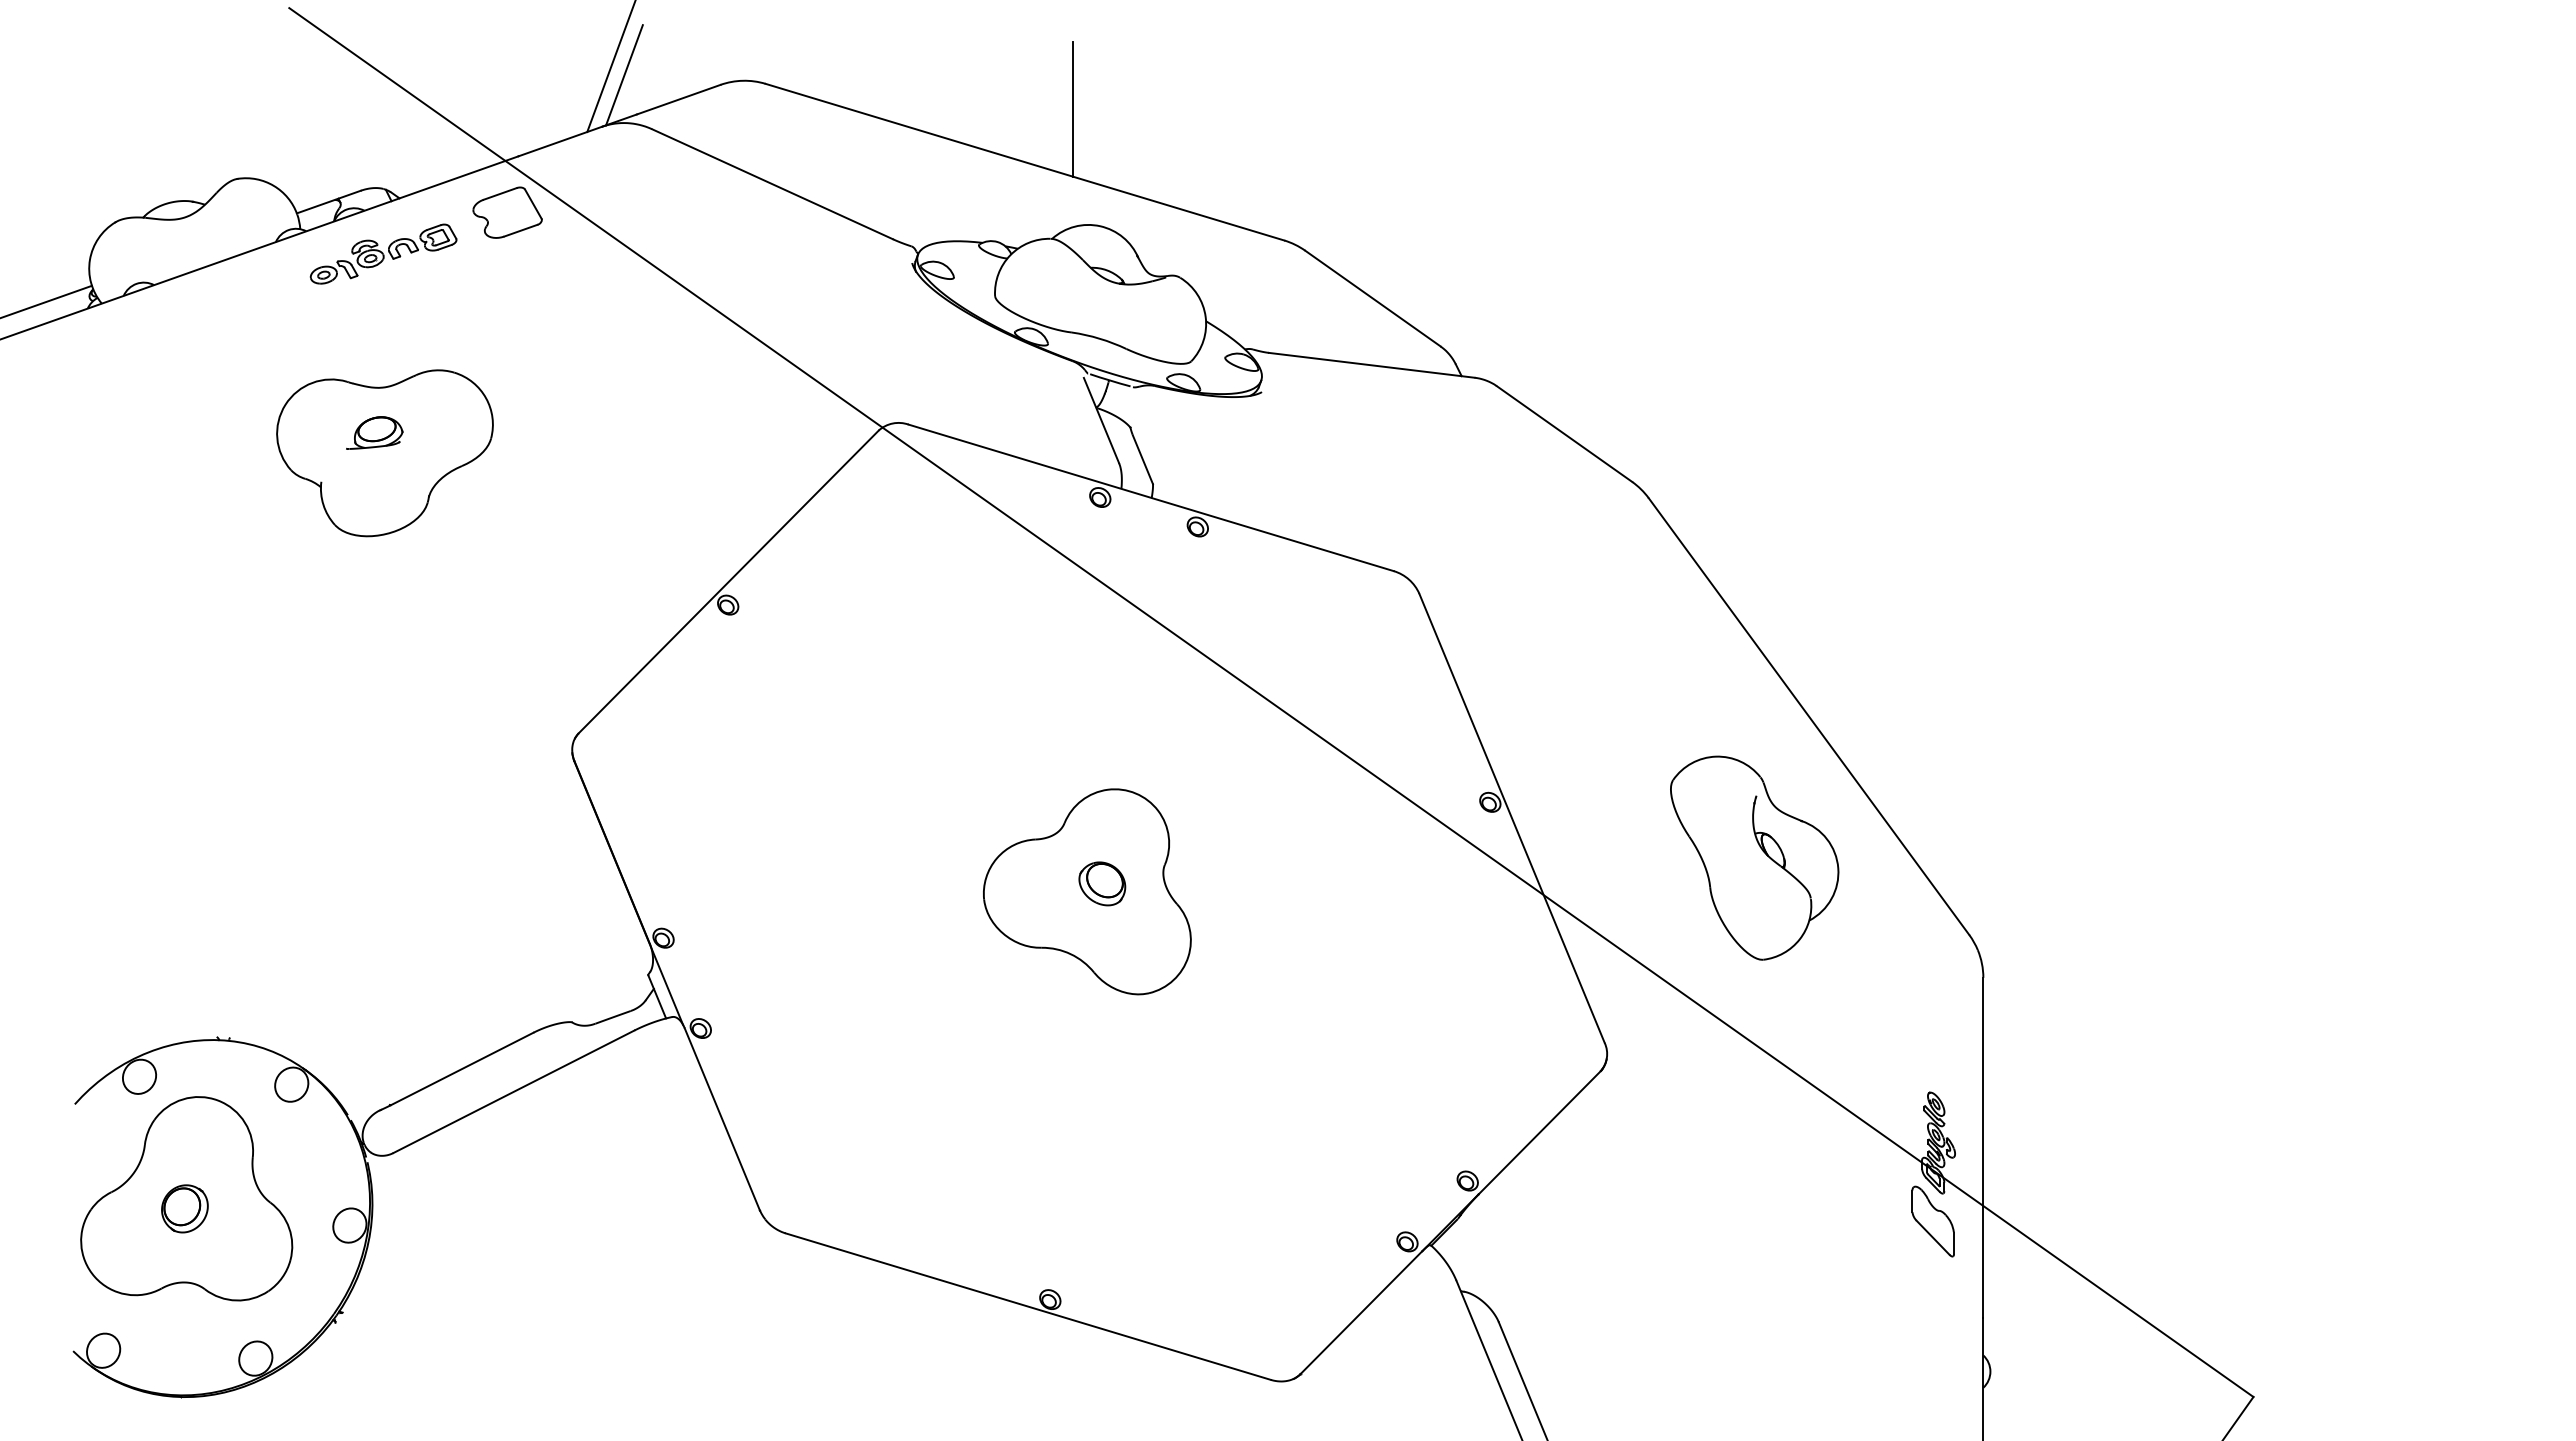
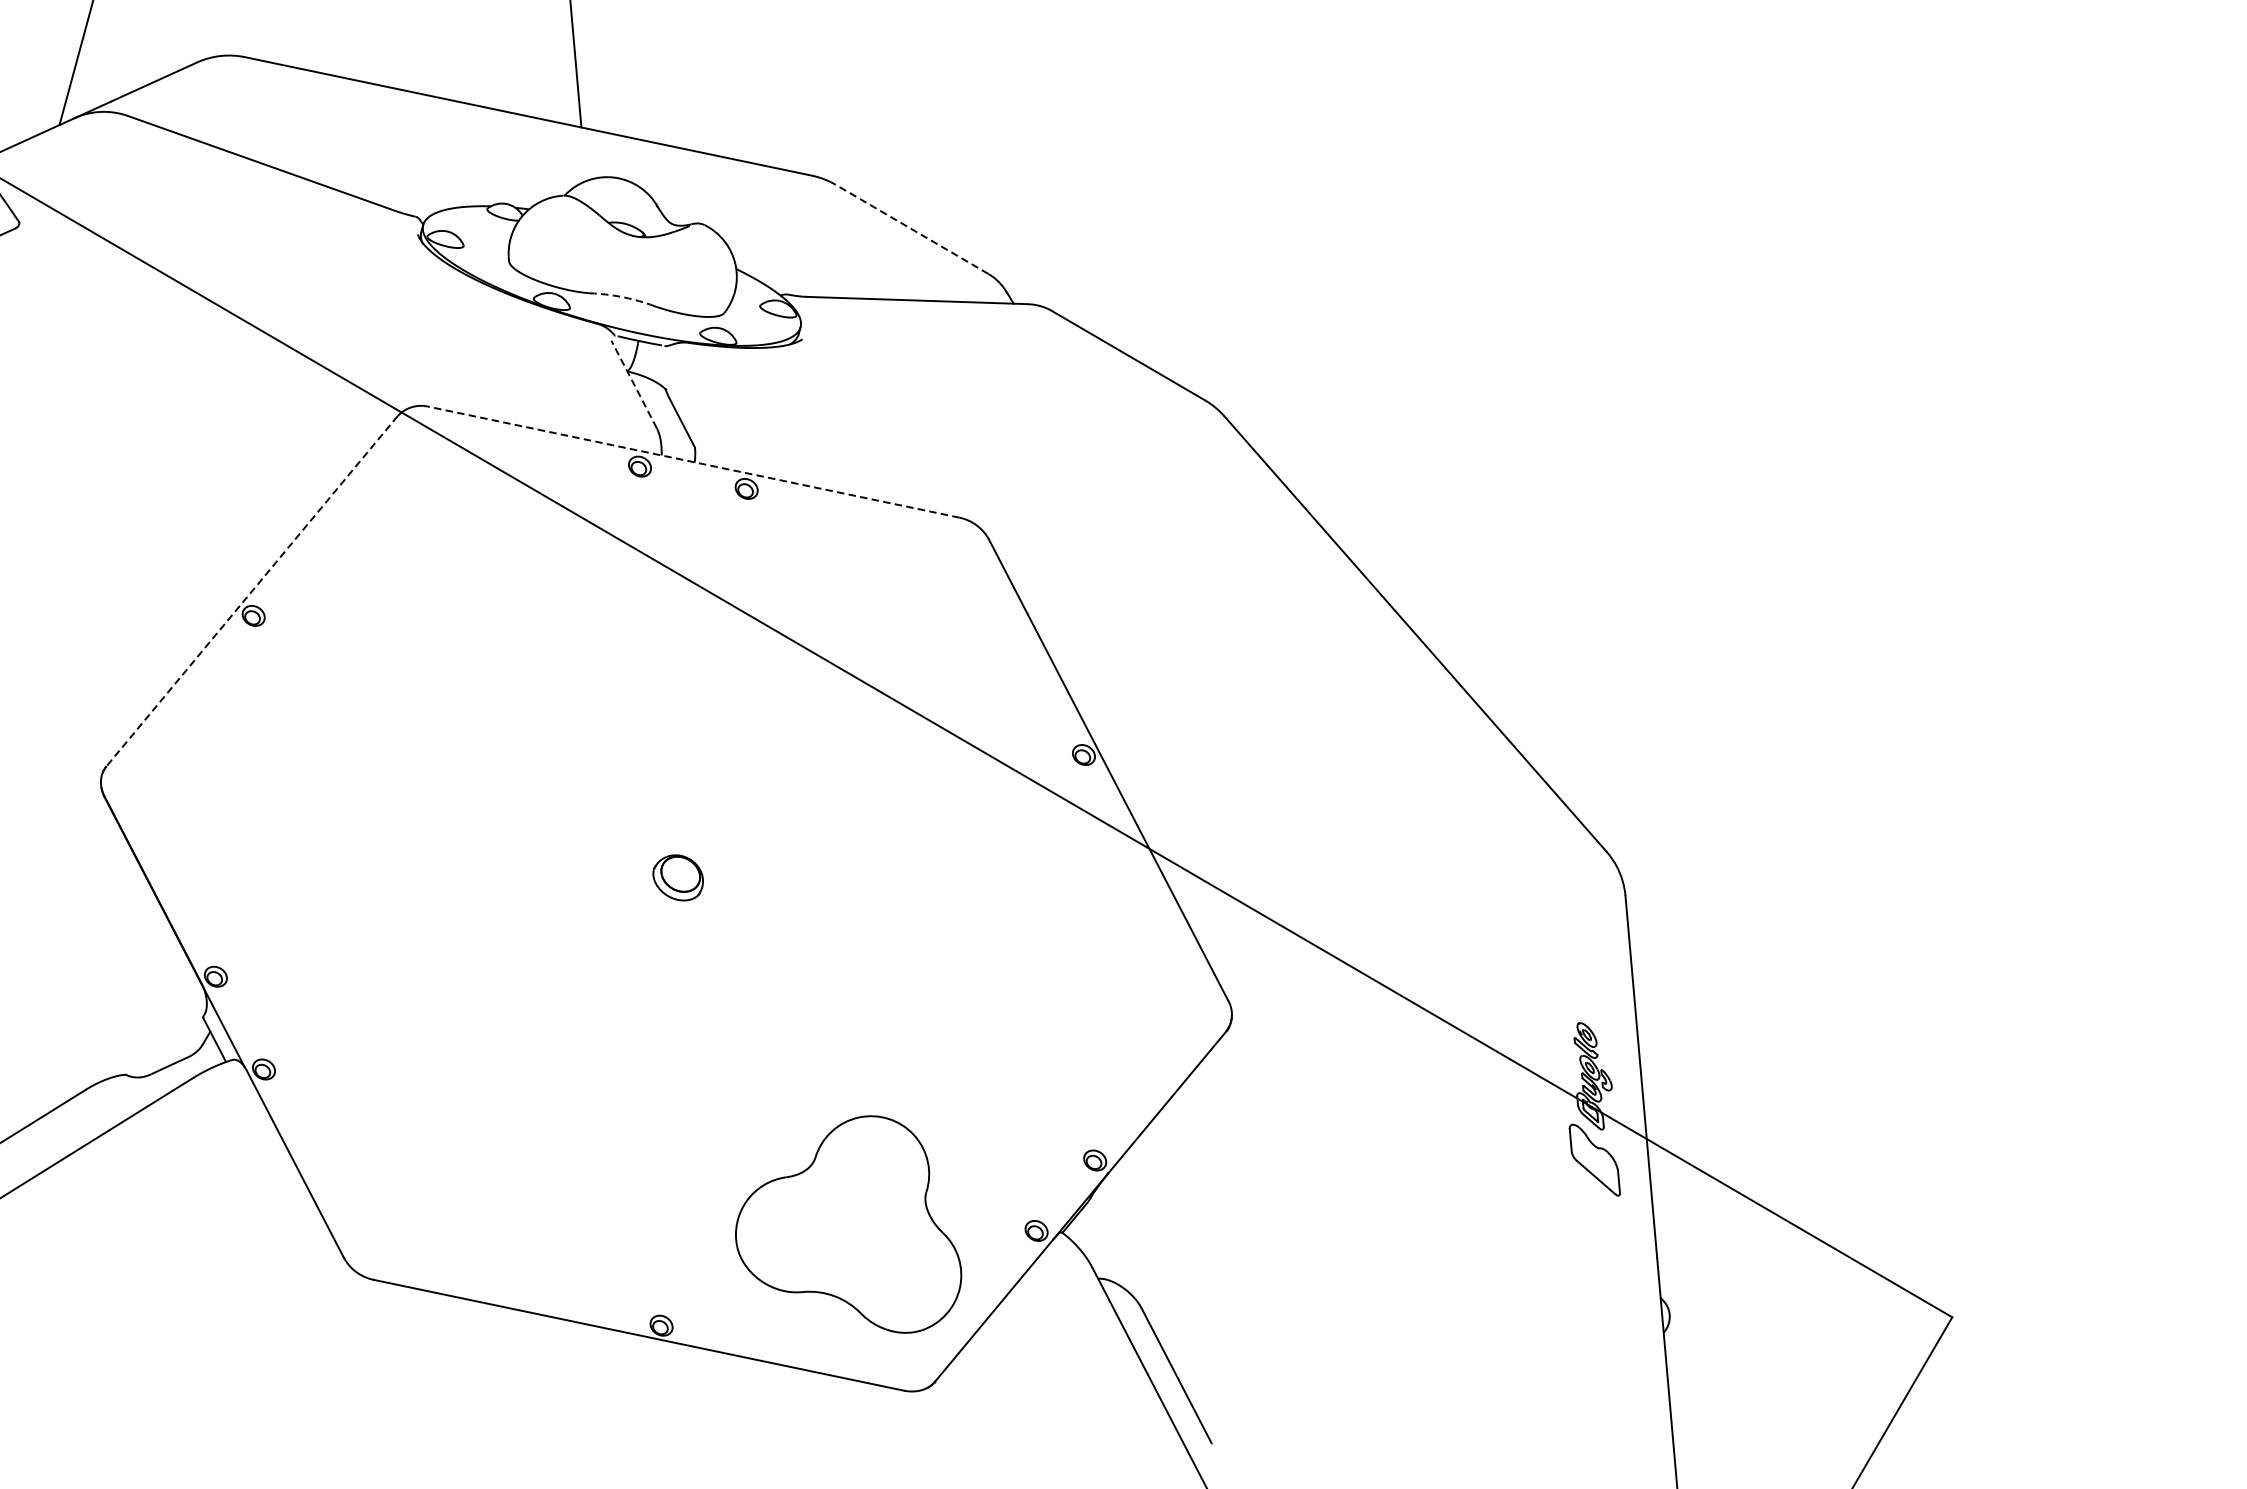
line: (624, 75) -> (93, 61), removed
line: (1372, 298) -> (911, 229), solid -> dashed
arc: (1099, 338) -> (624, 297), solid -> dashed
line: (1101, 420) -> (634, 384), solid -> dashed
line: (1150, 497) -> (693, 461), solid -> dashed
line: (728, 581) -> (251, 590), solid -> dashed
part: (1754, 857) -> (1370, 789), removed
part: (1087, 891) -> (846, 1227), moved

